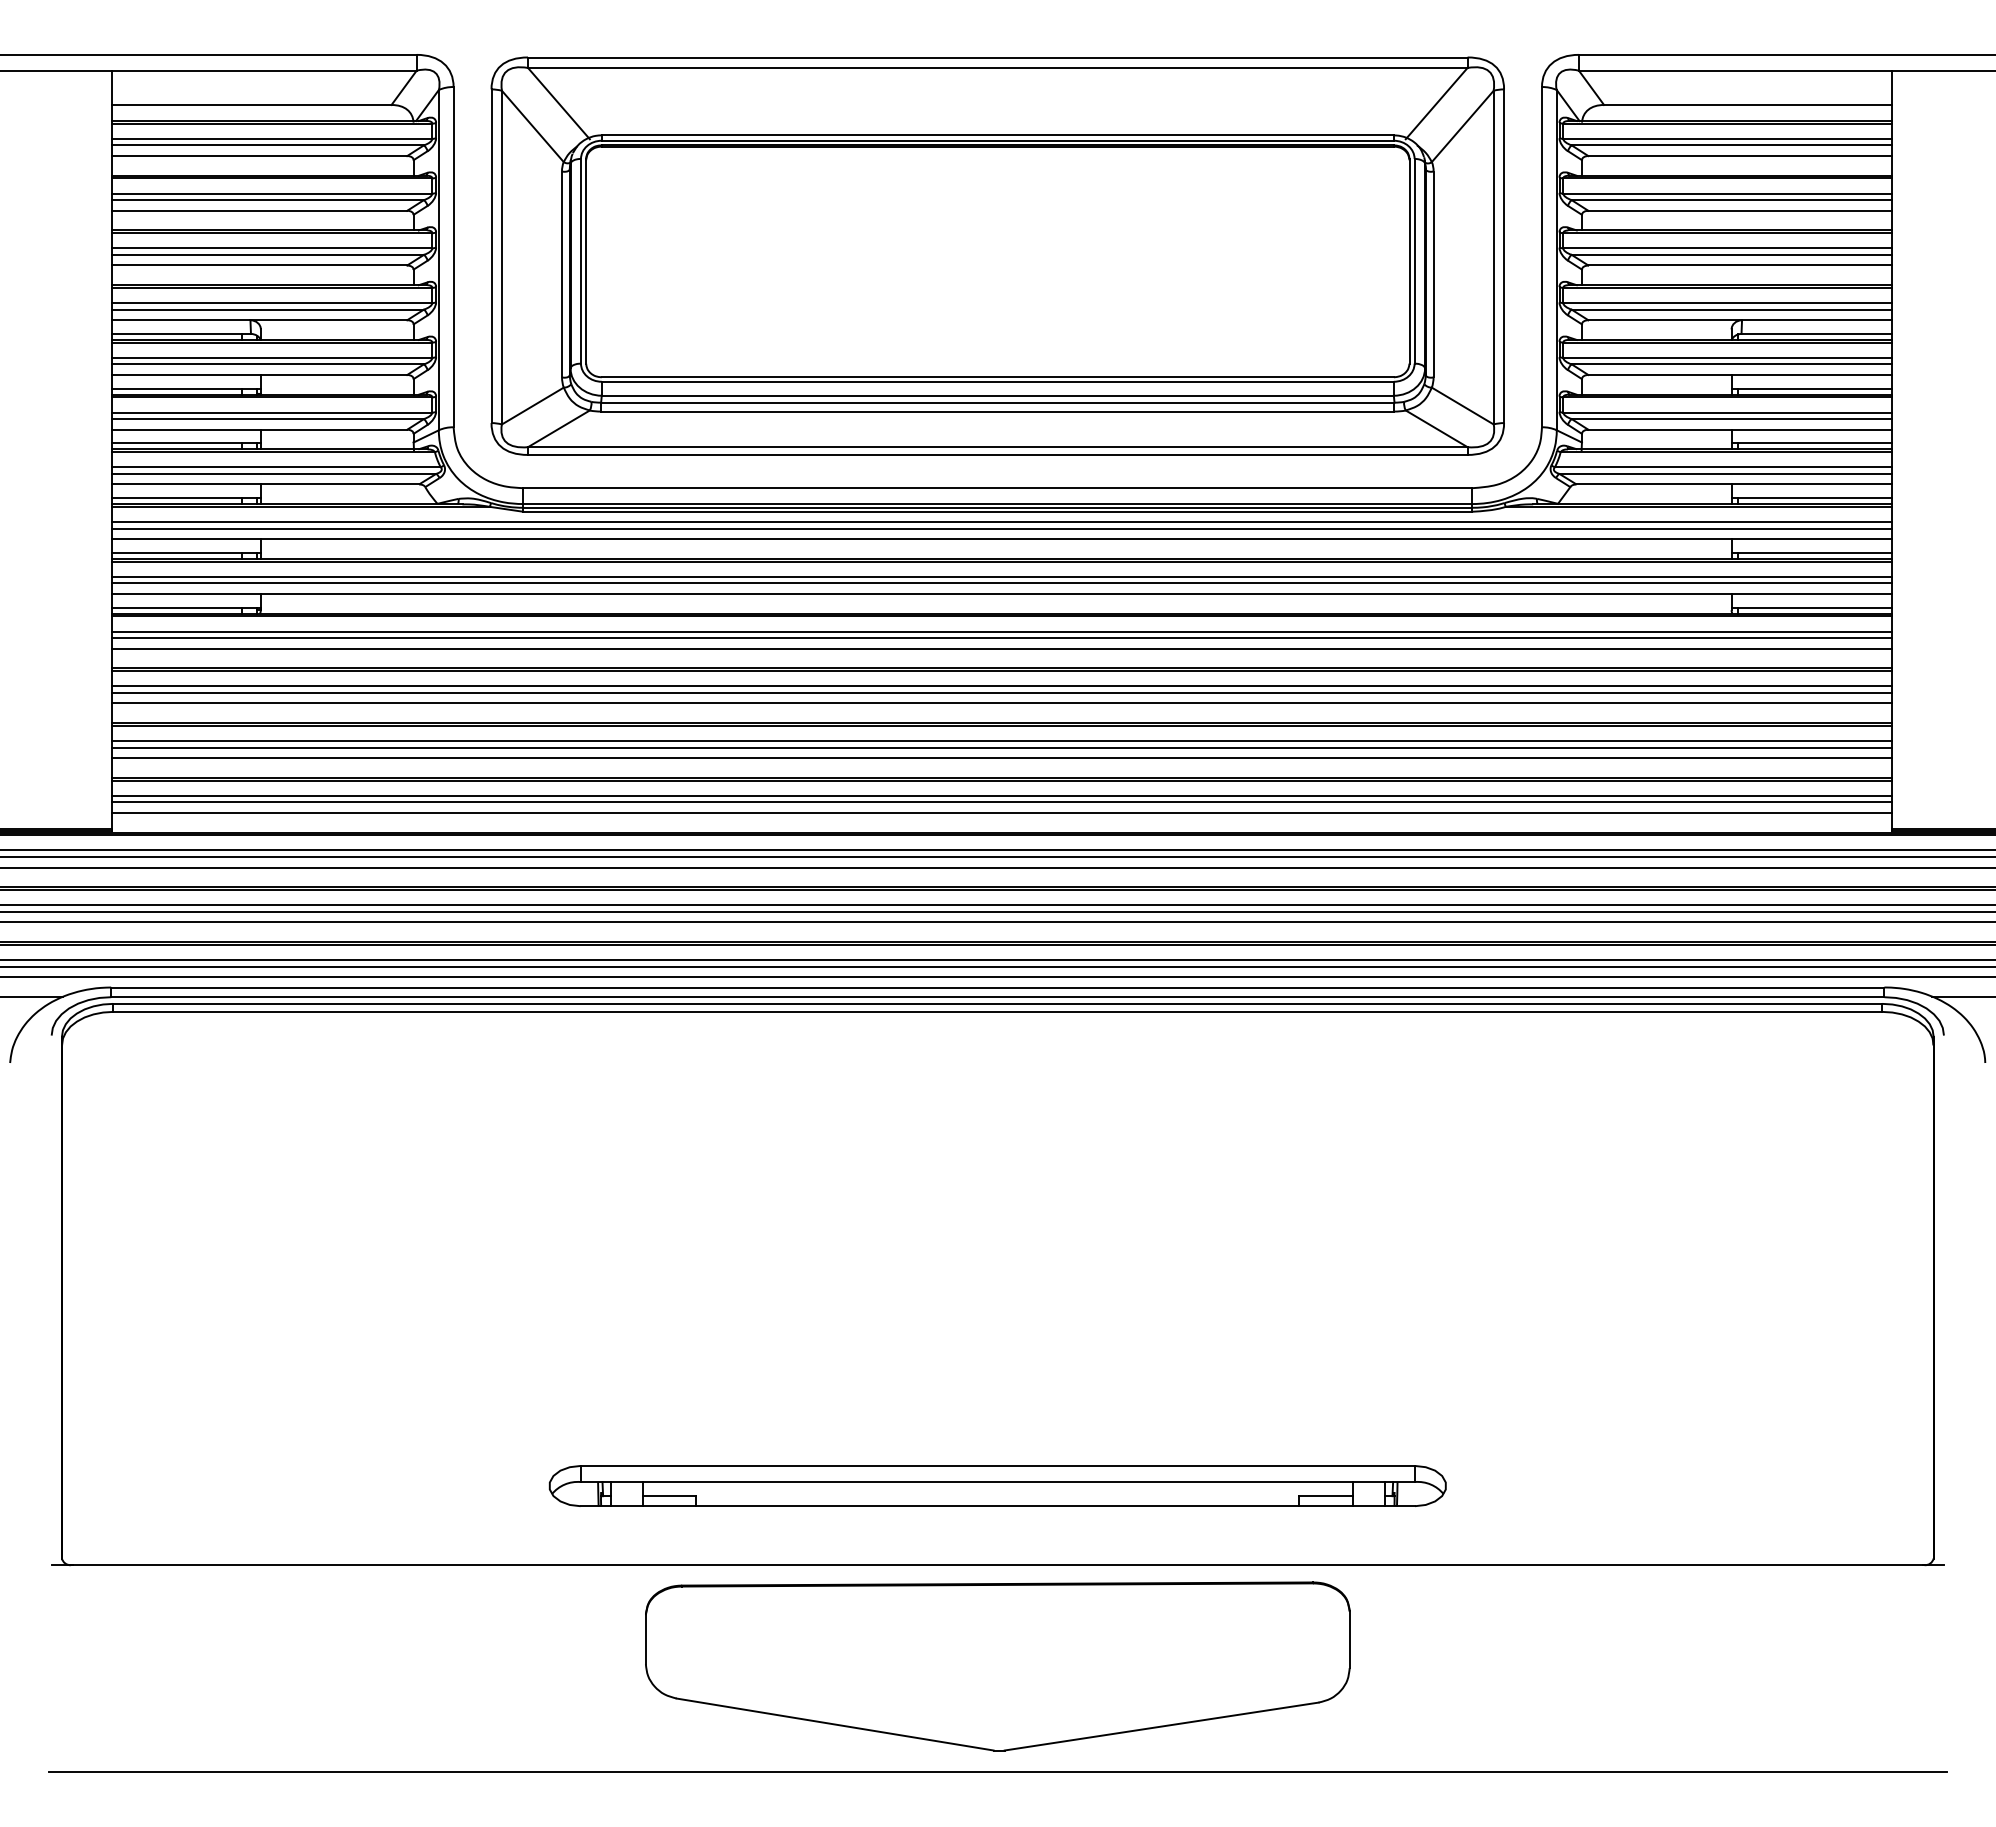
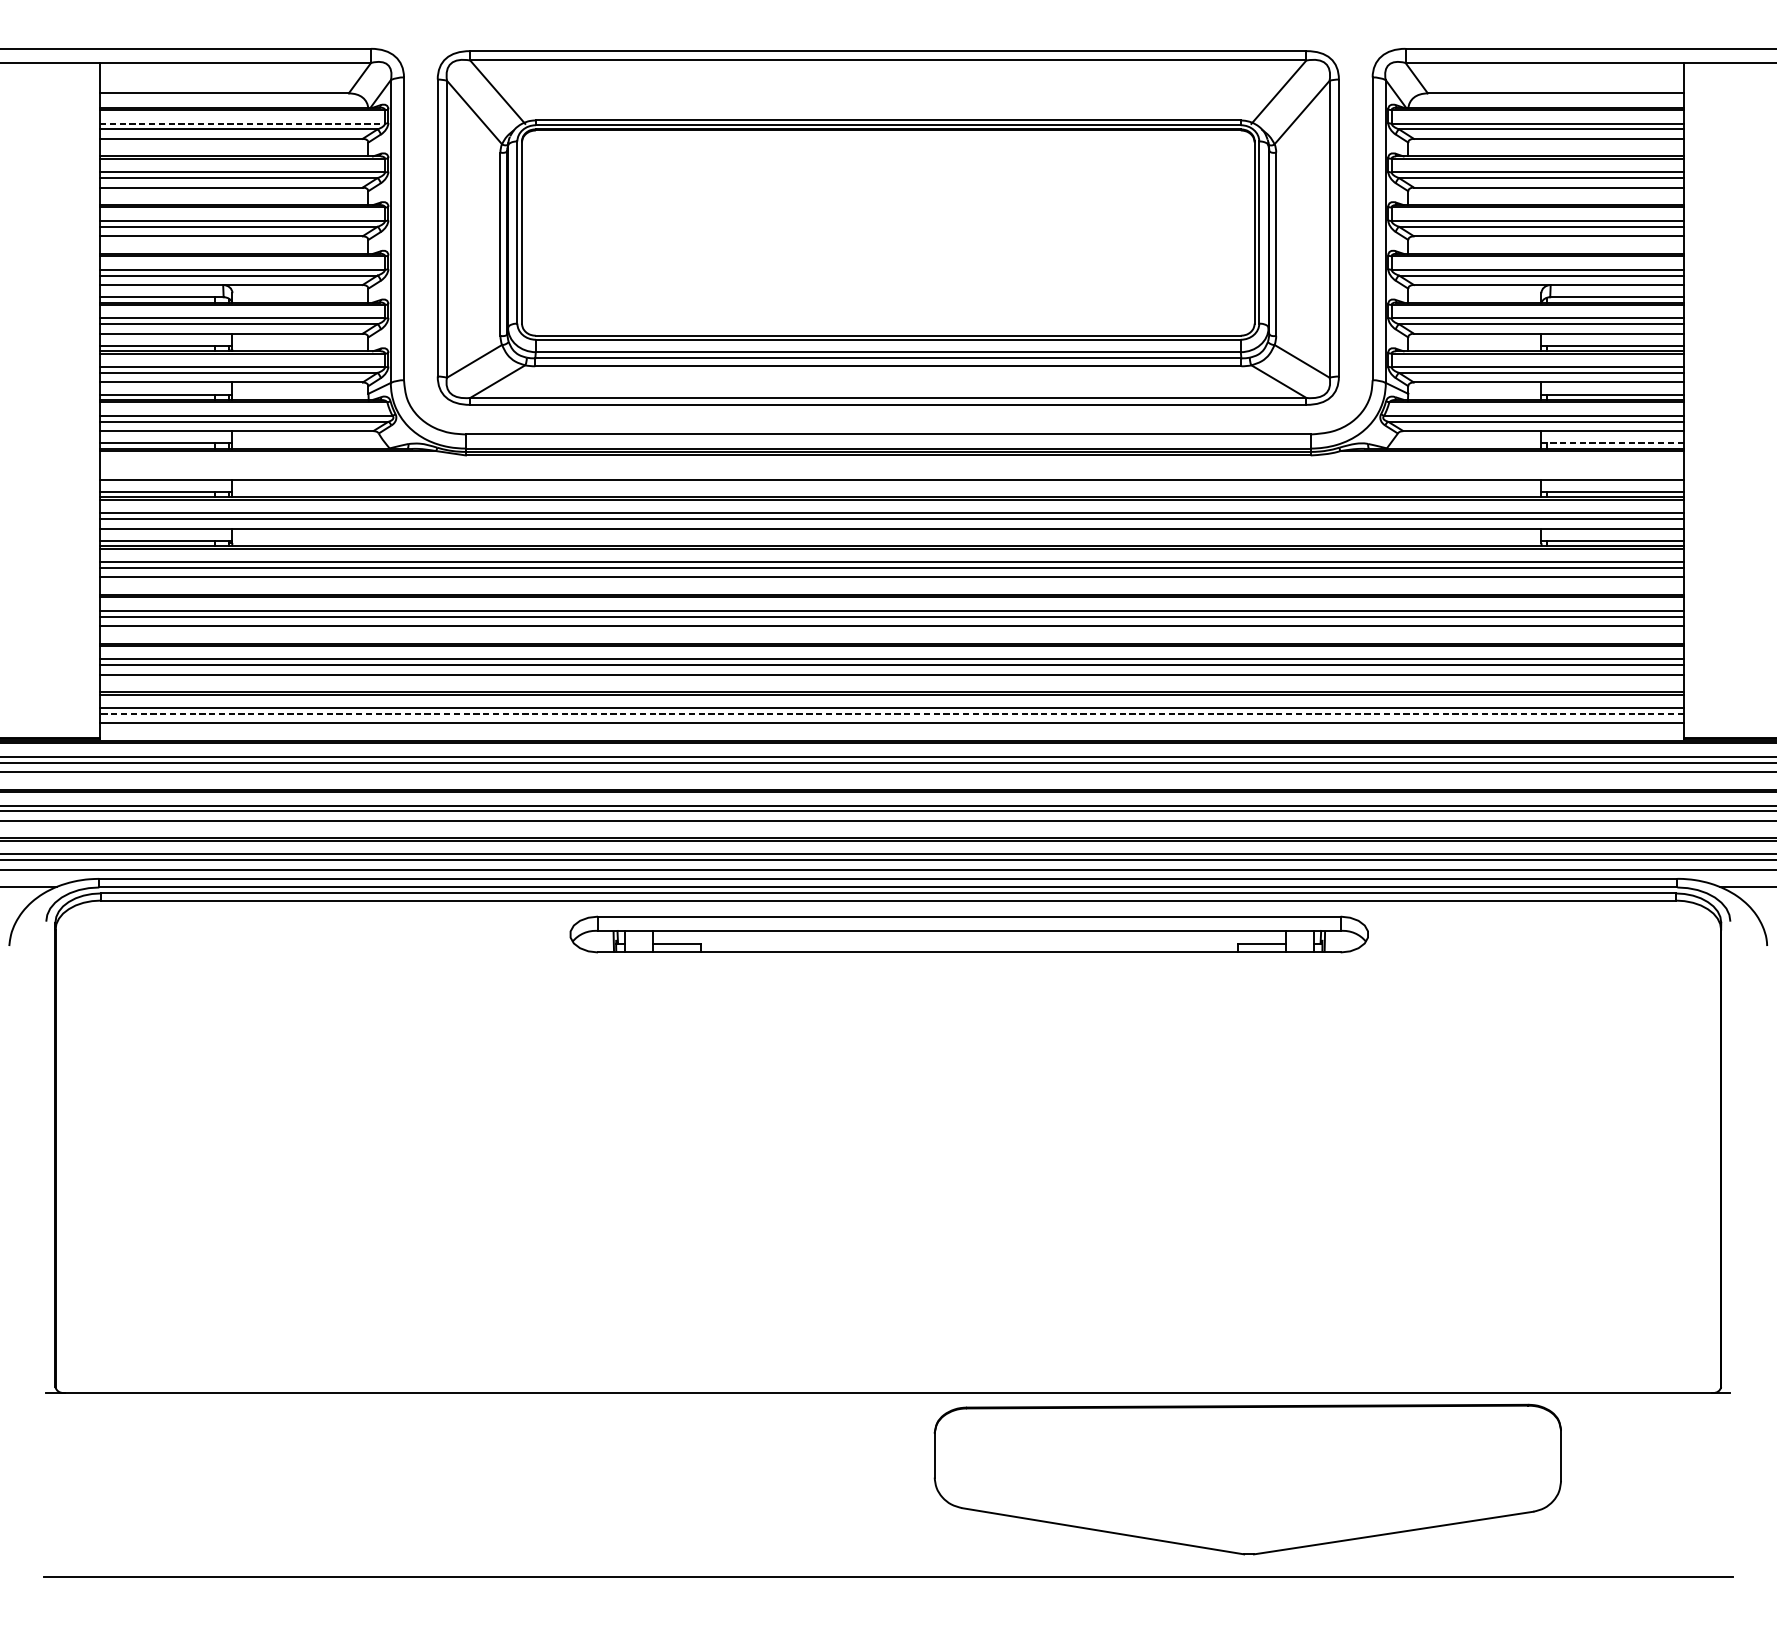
line: (272, 138) -> (242, 123), solid -> dashed
line: (1811, 498) -> (1612, 443), solid -> dashed
line: (1001, 522) -> (891, 465), removed
line: (1001, 528) -> (891, 470), removed
line: (1001, 802) -> (891, 714), solid -> dashed
part: (997, 1485) -> (969, 934), moved
part: (997, 1666) -> (1247, 1479), moved

